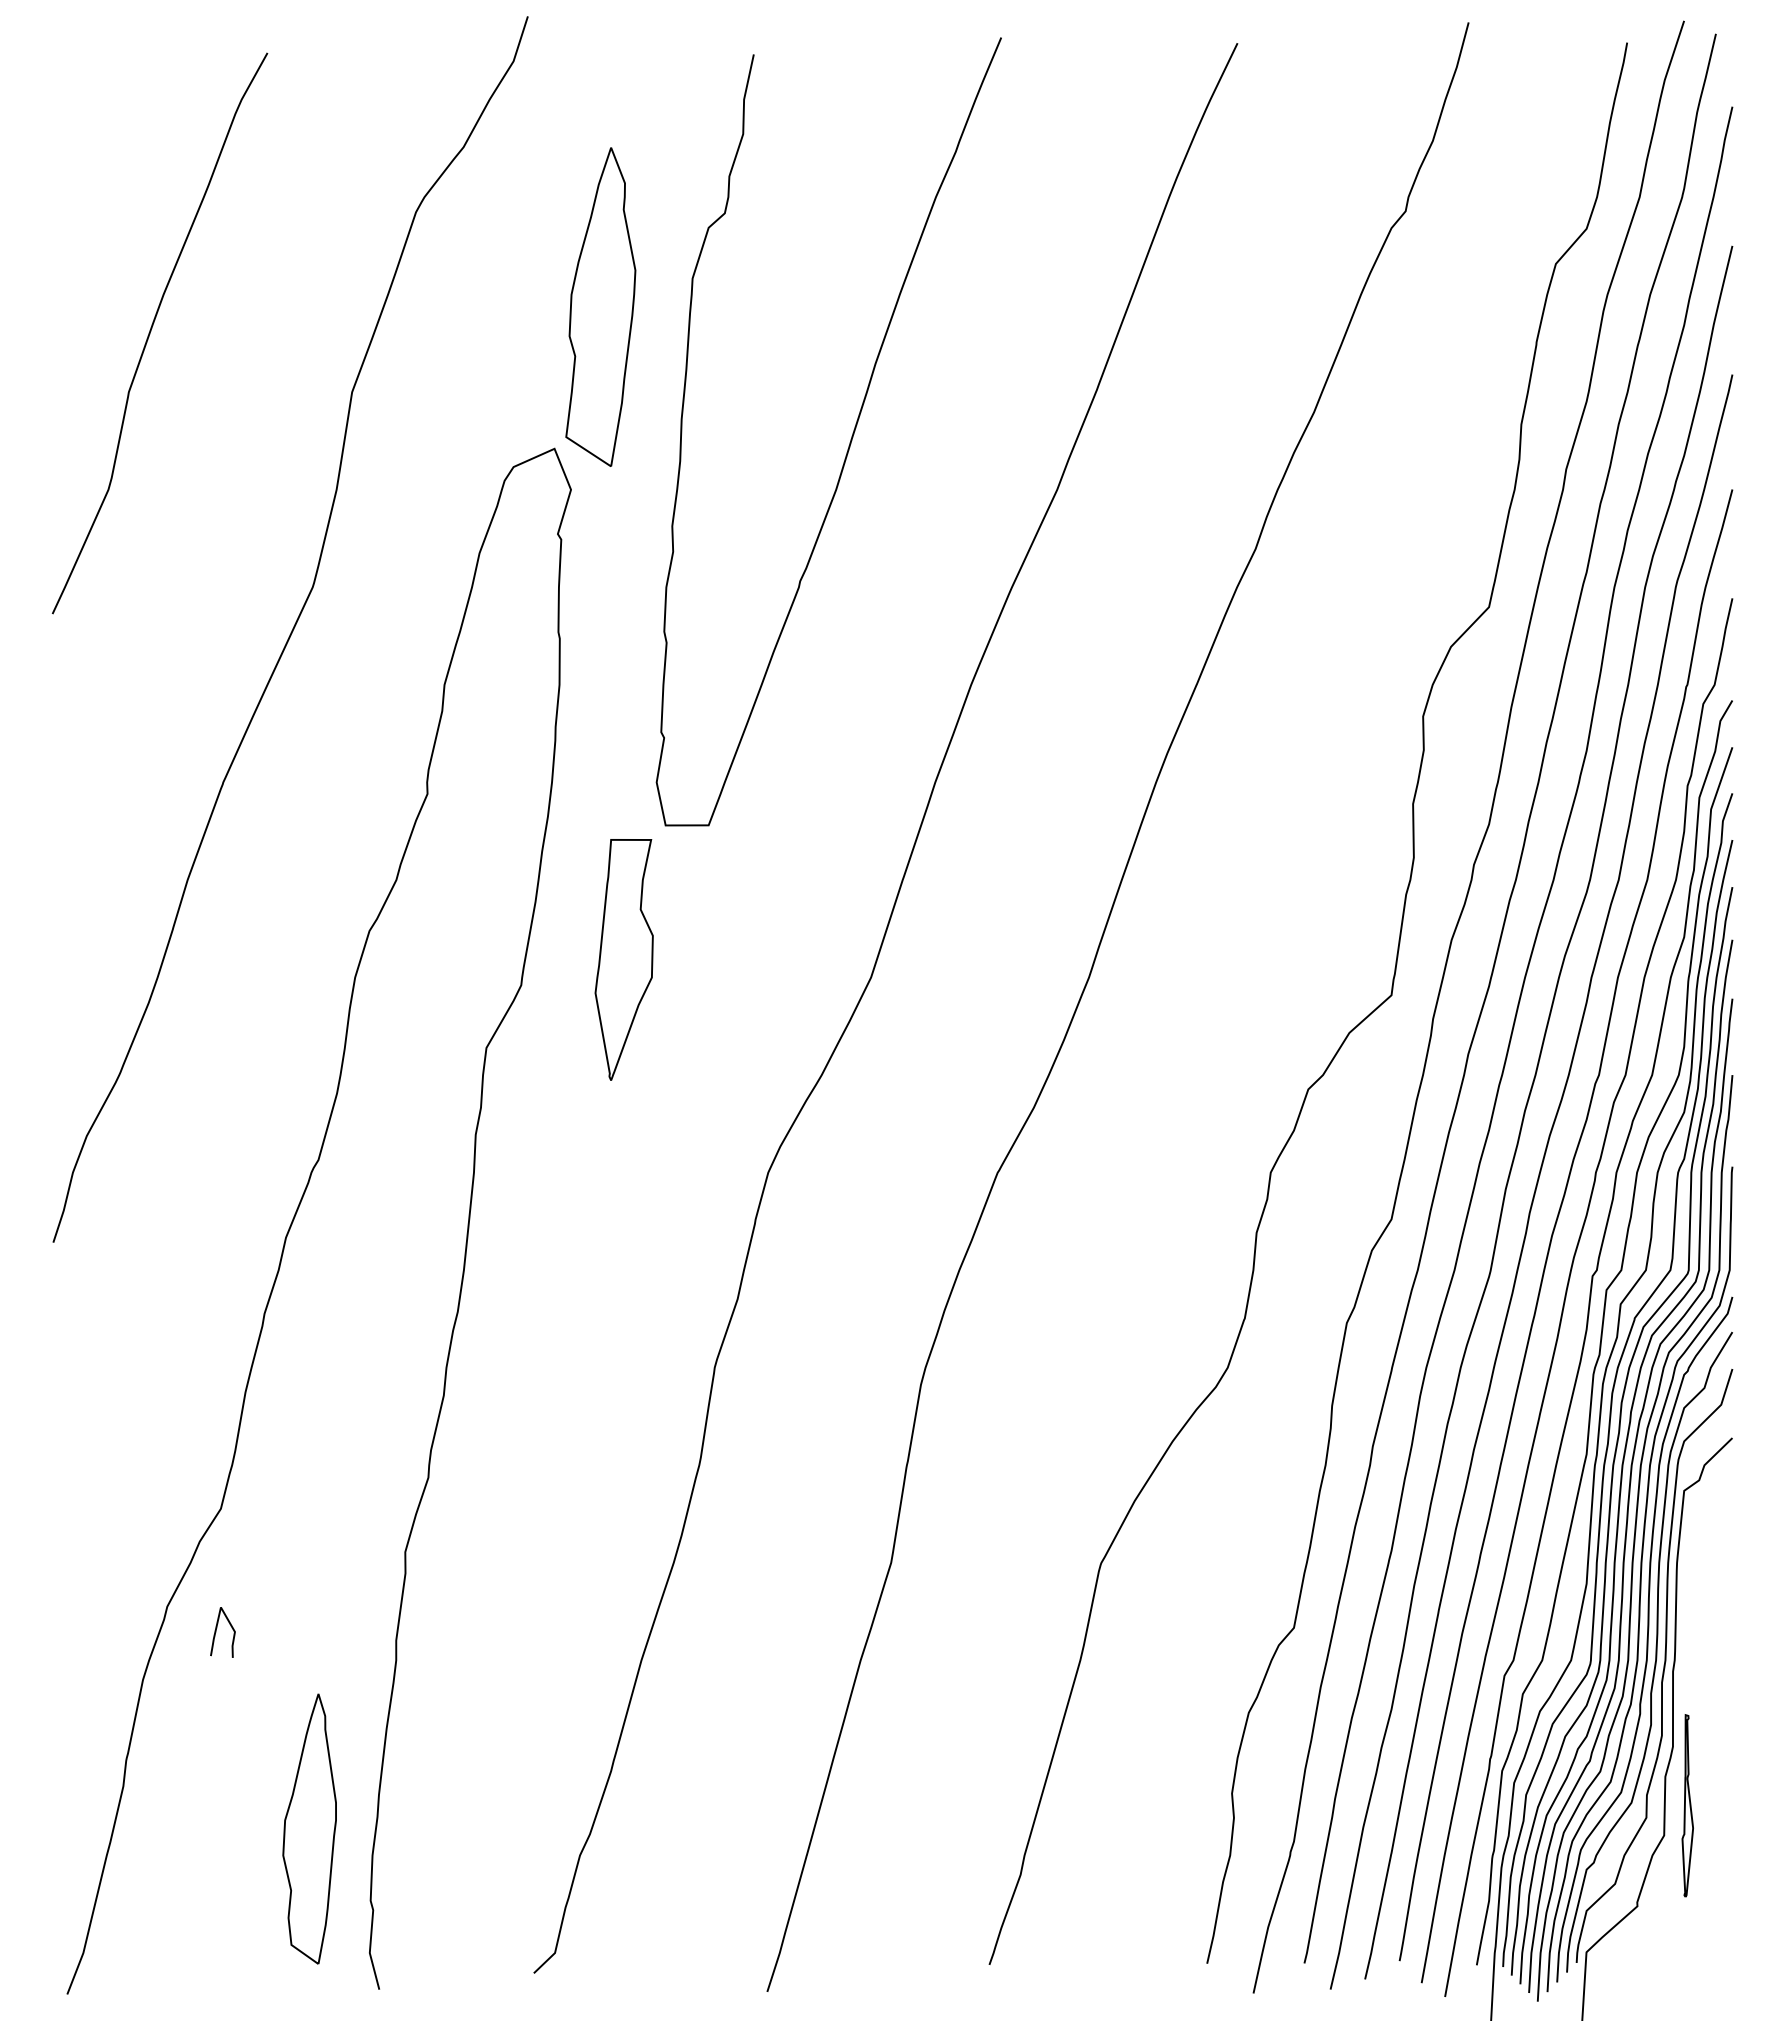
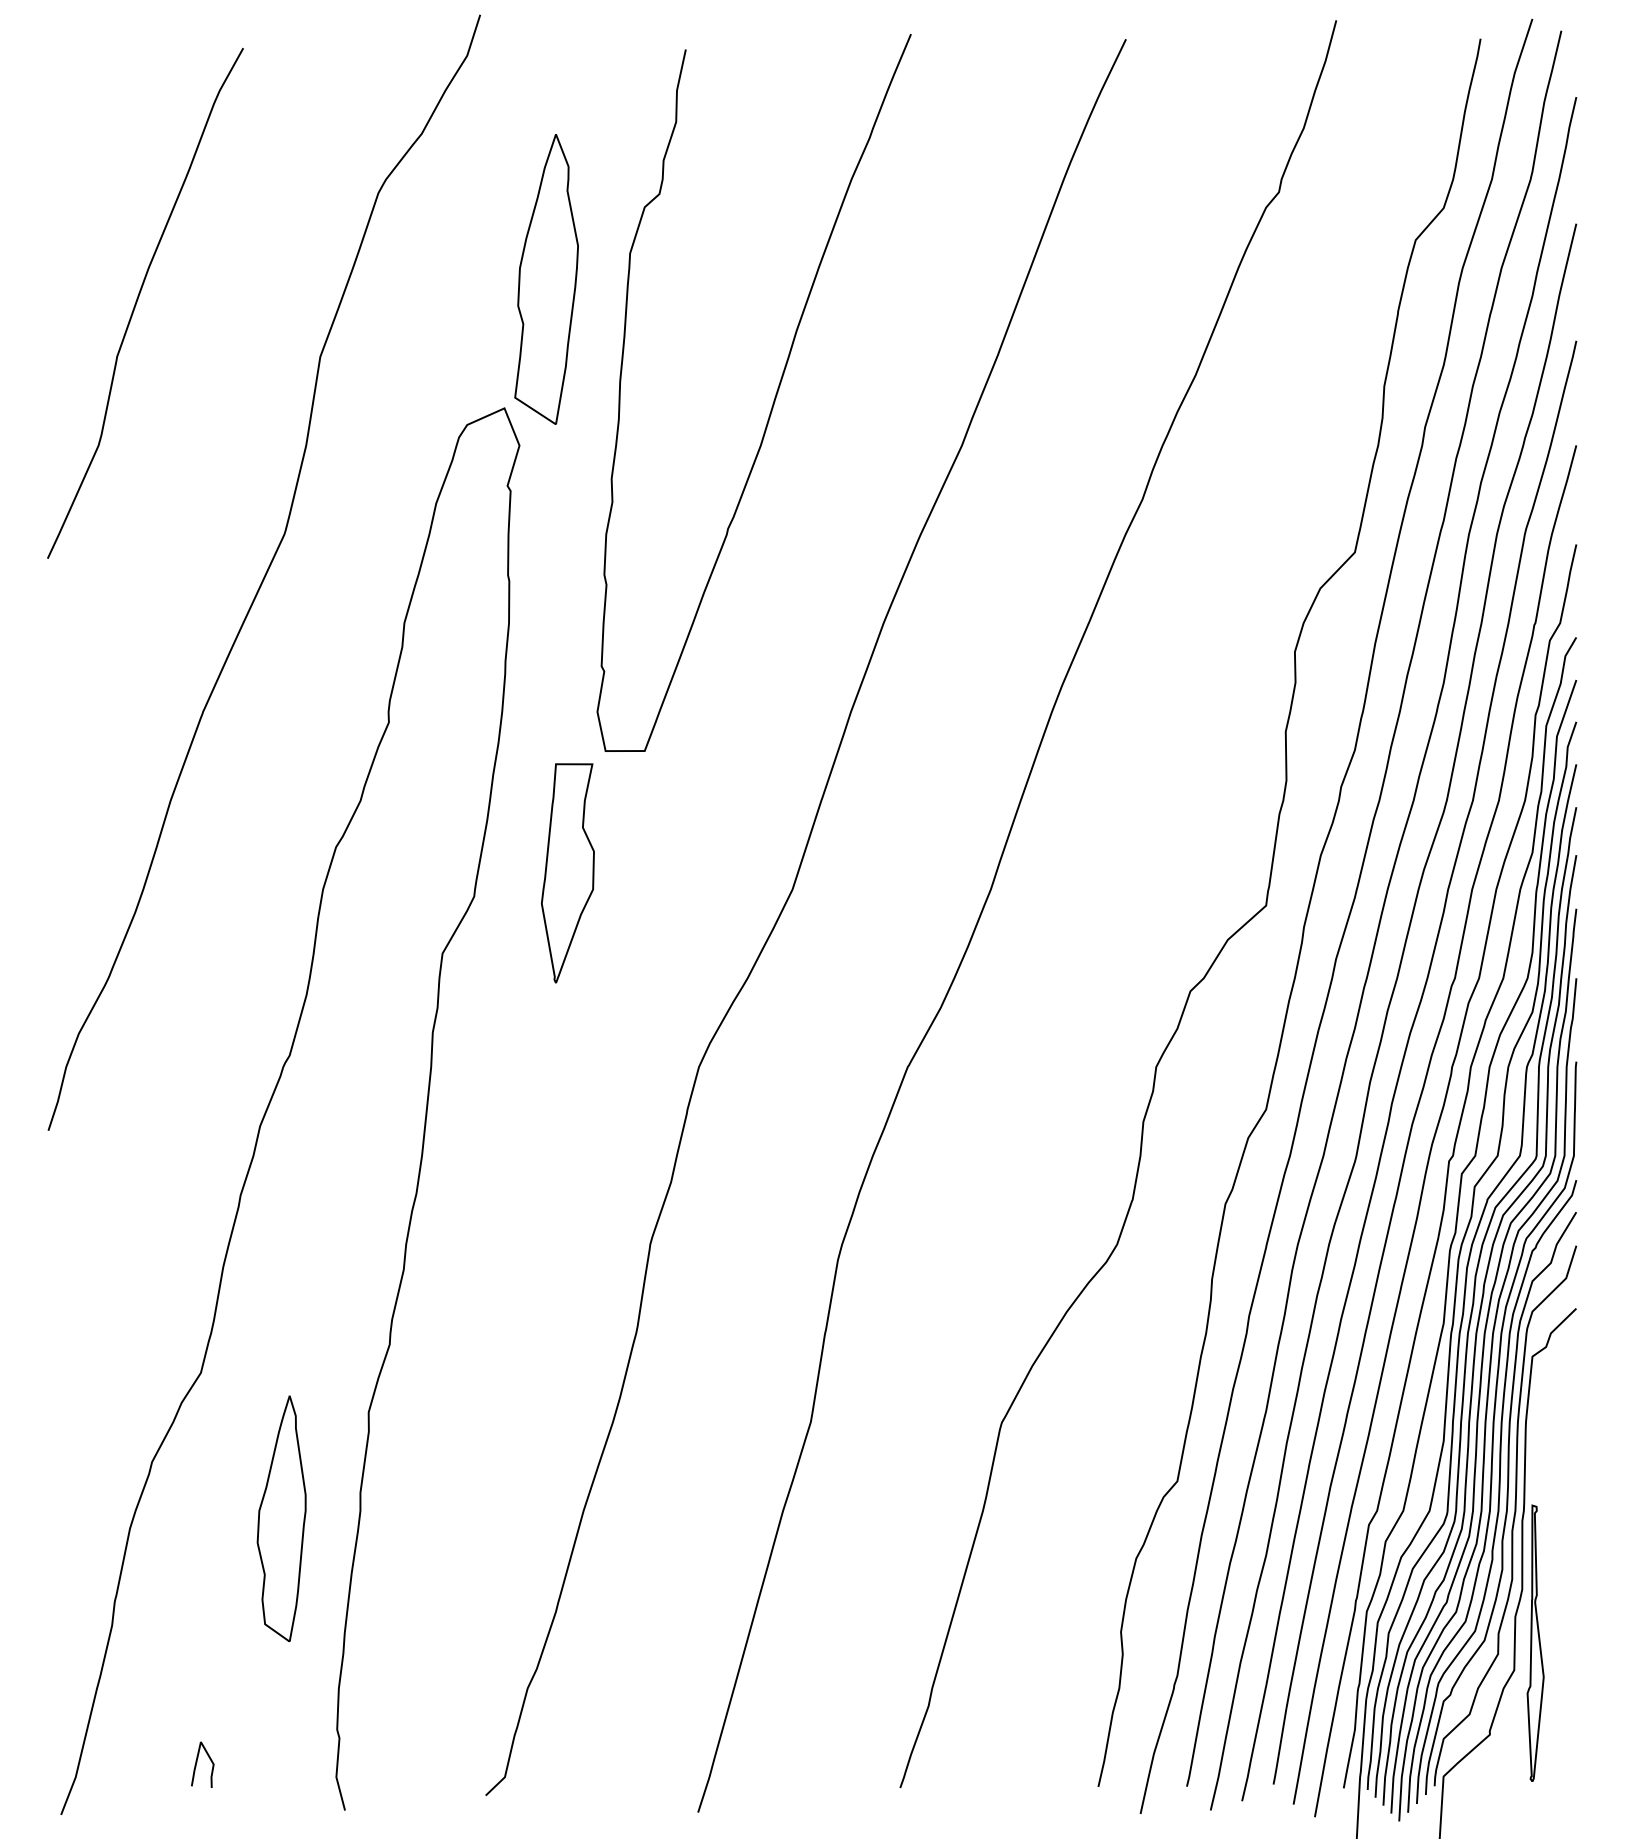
curve: (216, 1632) -> (196, 1764), moved
part: (1687, 1805) -> (1535, 1642), size x1.67
part: (309, 1828) -> (281, 1518), moved

